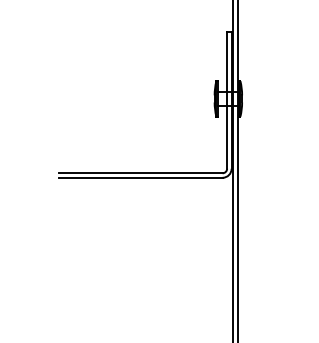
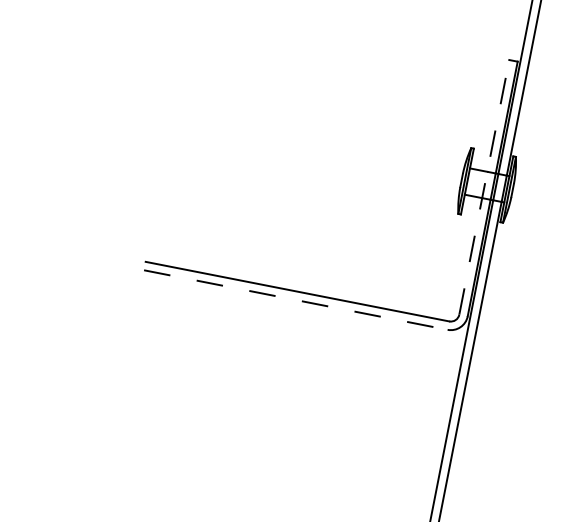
line: (227, 100) -> (484, 188), solid -> dashed
line: (140, 177) -> (295, 299), solid -> dashed

